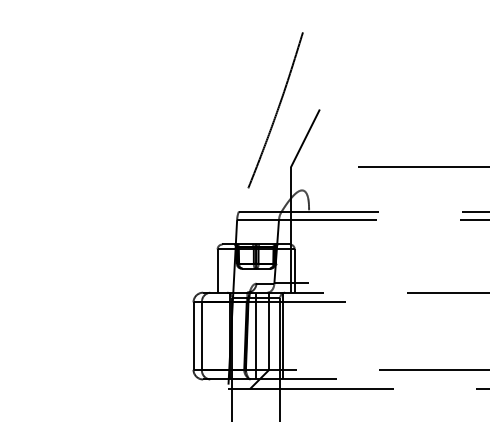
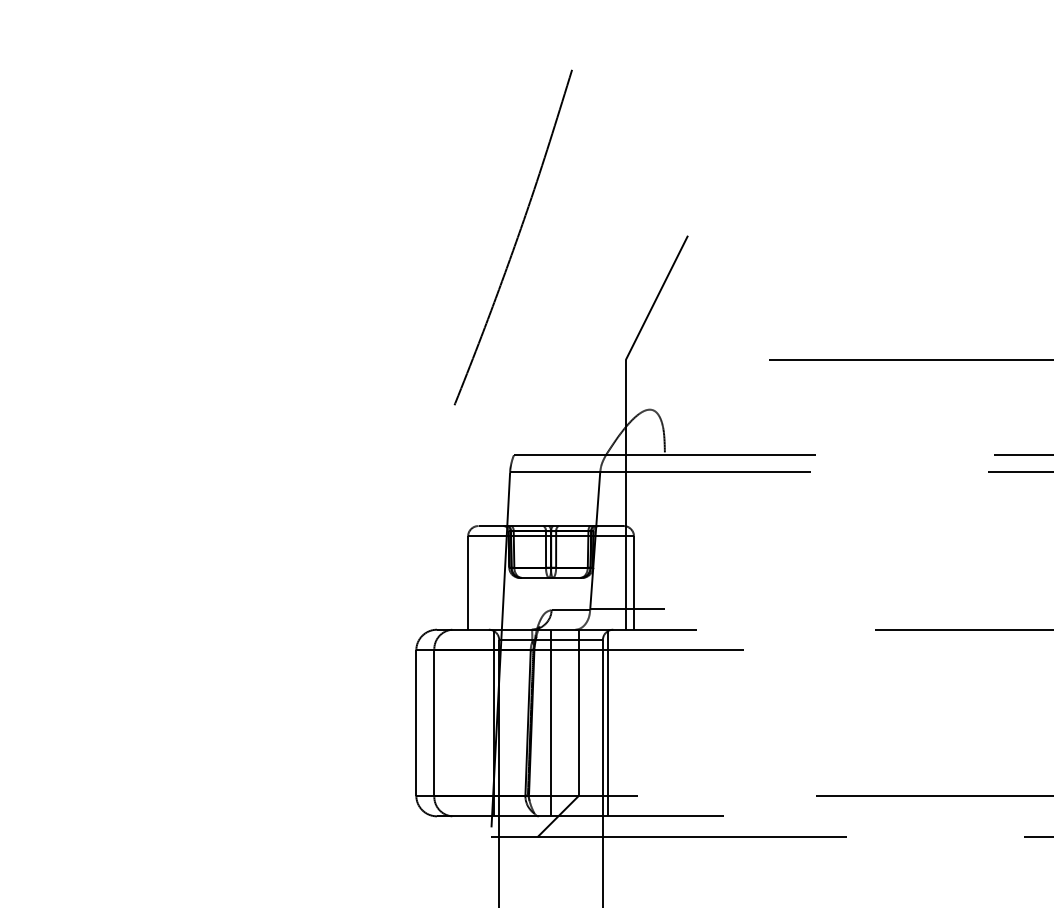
curve: (276, 110) -> (515, 237), moved

